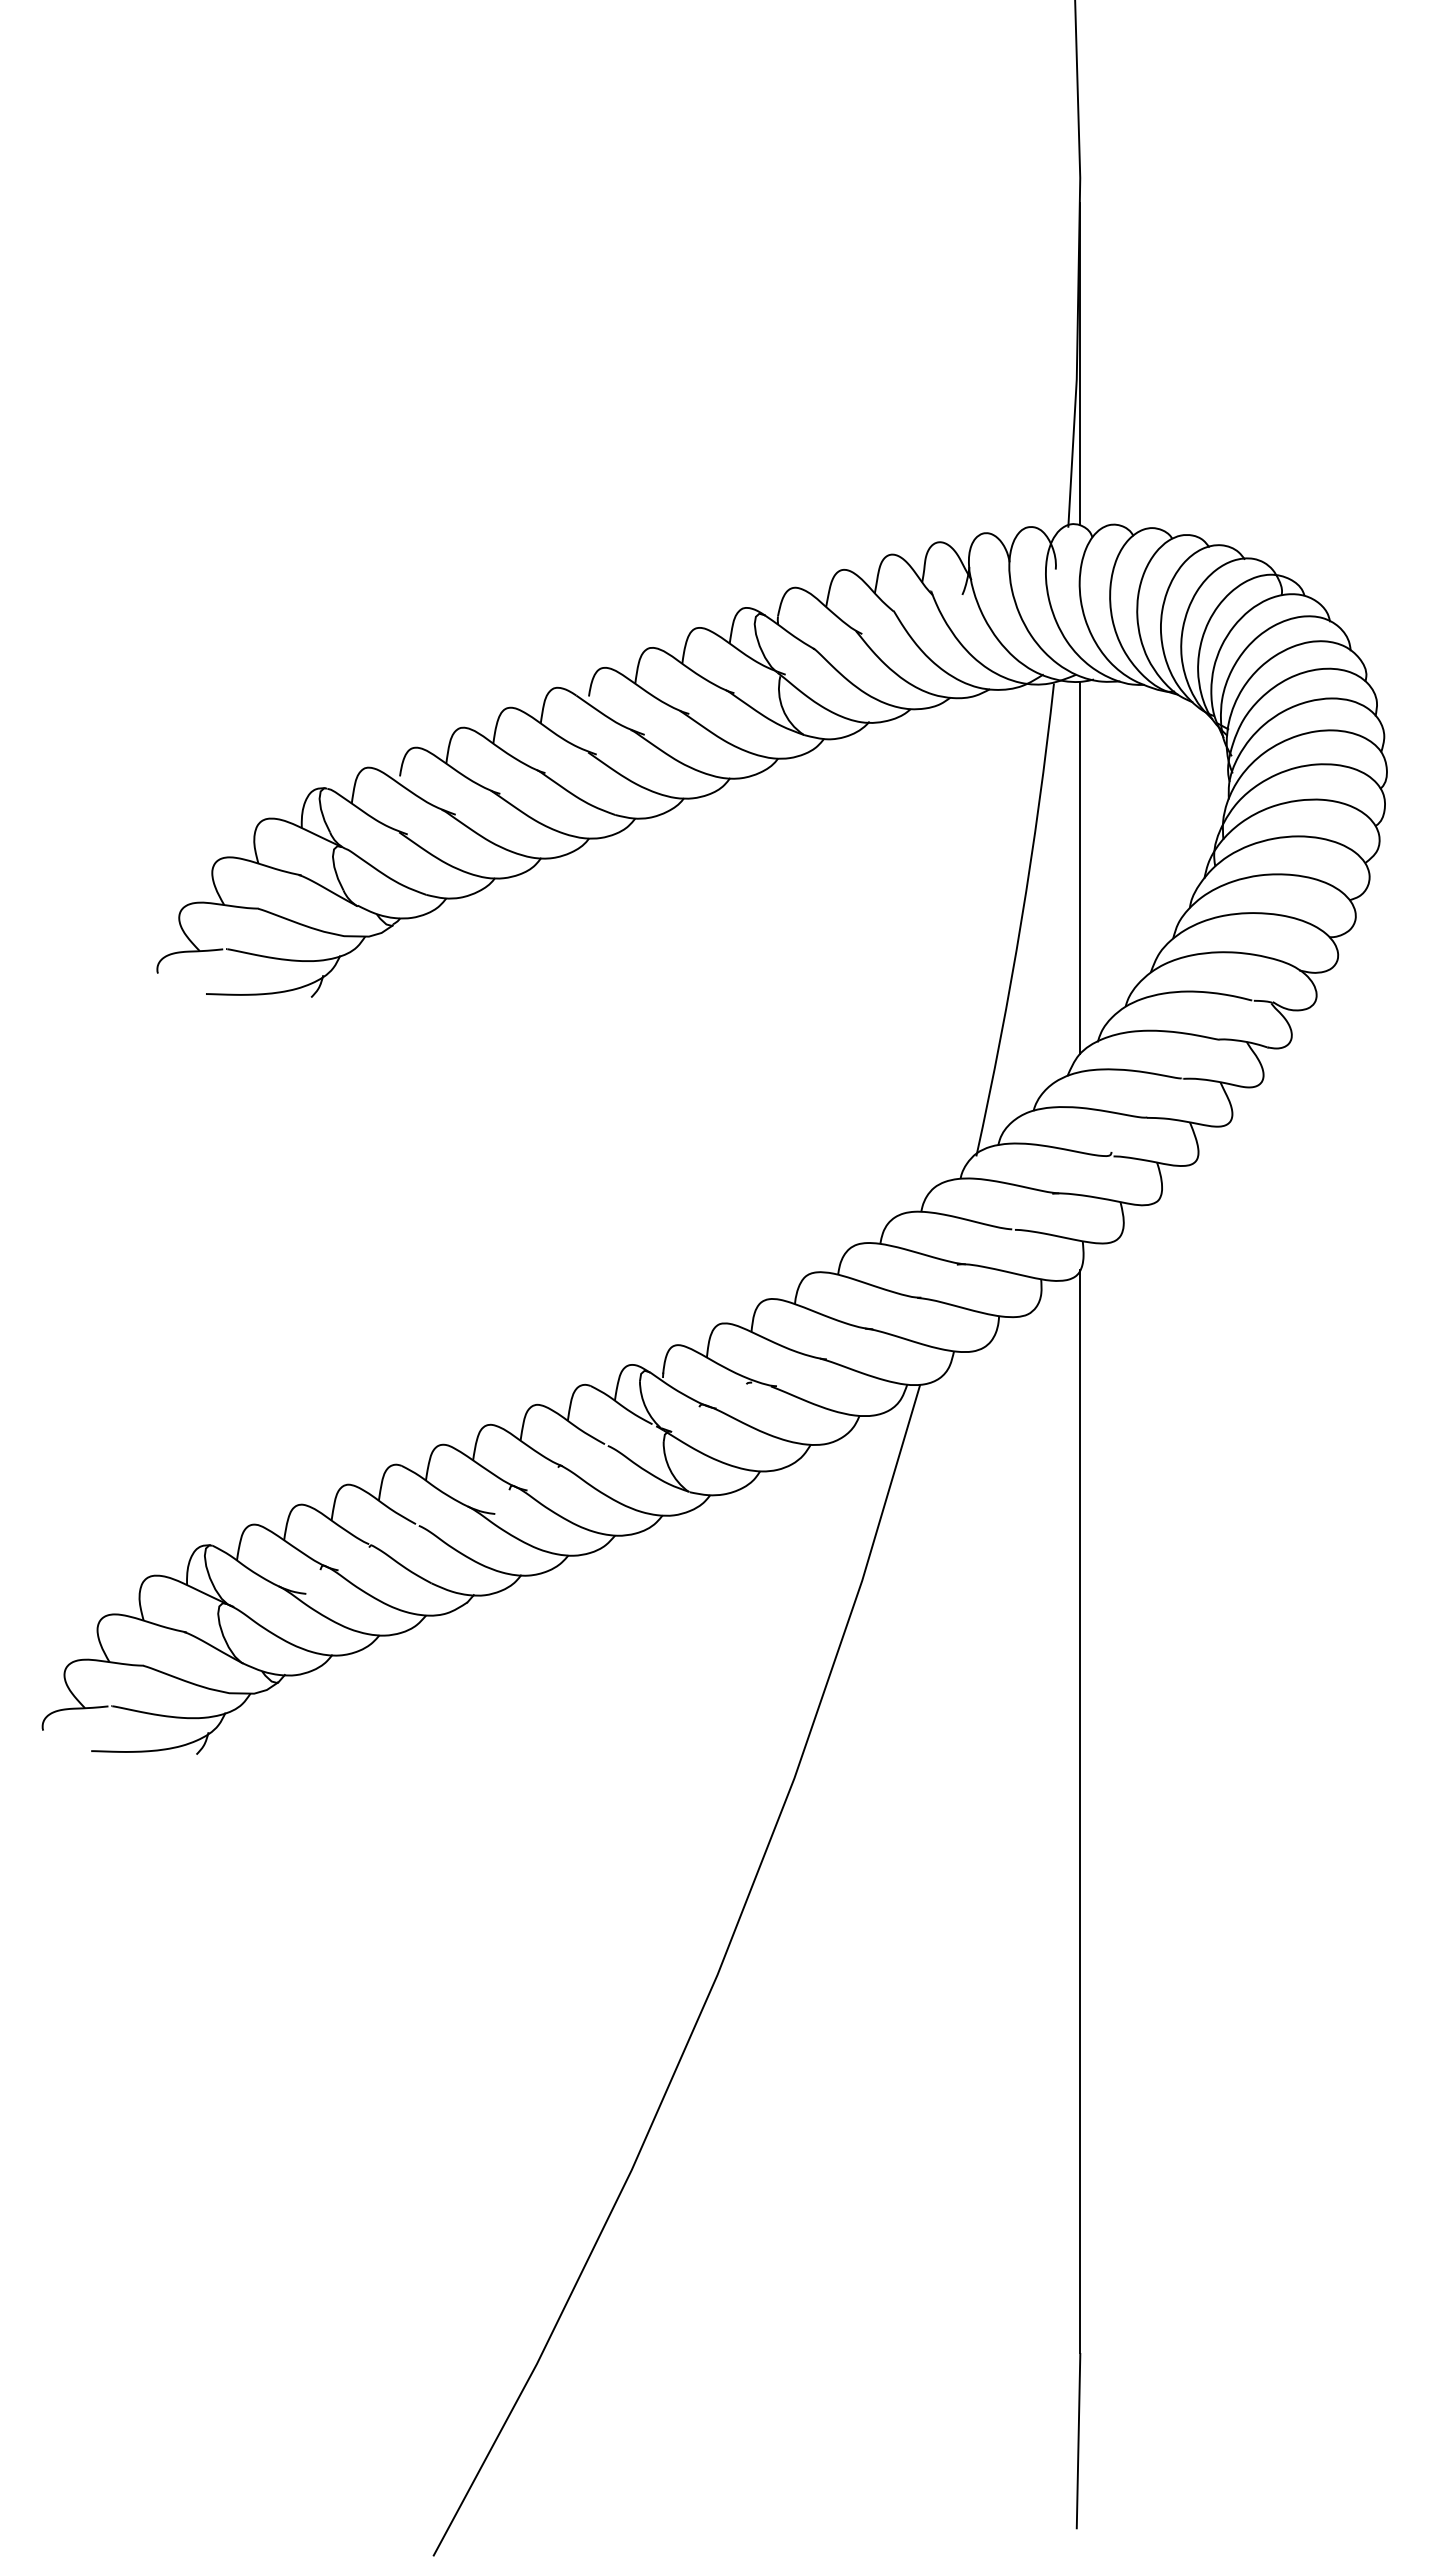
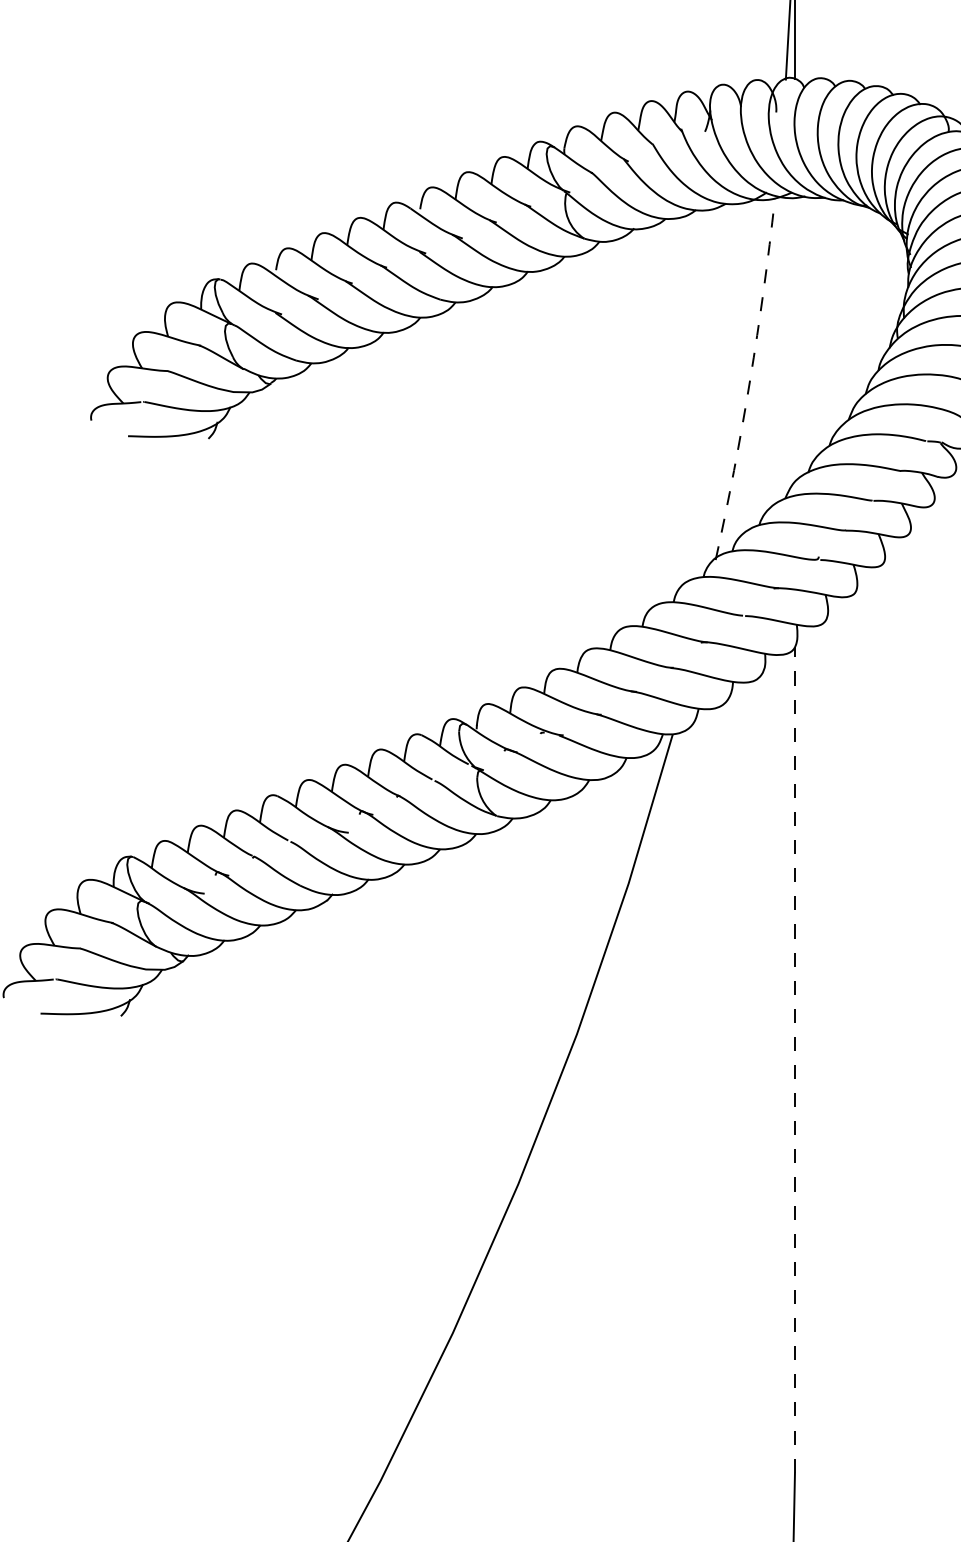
line: (1080, 867) -> (795, 339), removed
arc: (1021, 921) -> (750, 380), solid -> dashed
line: (1080, 1811) -> (795, 1059), solid -> dashed

